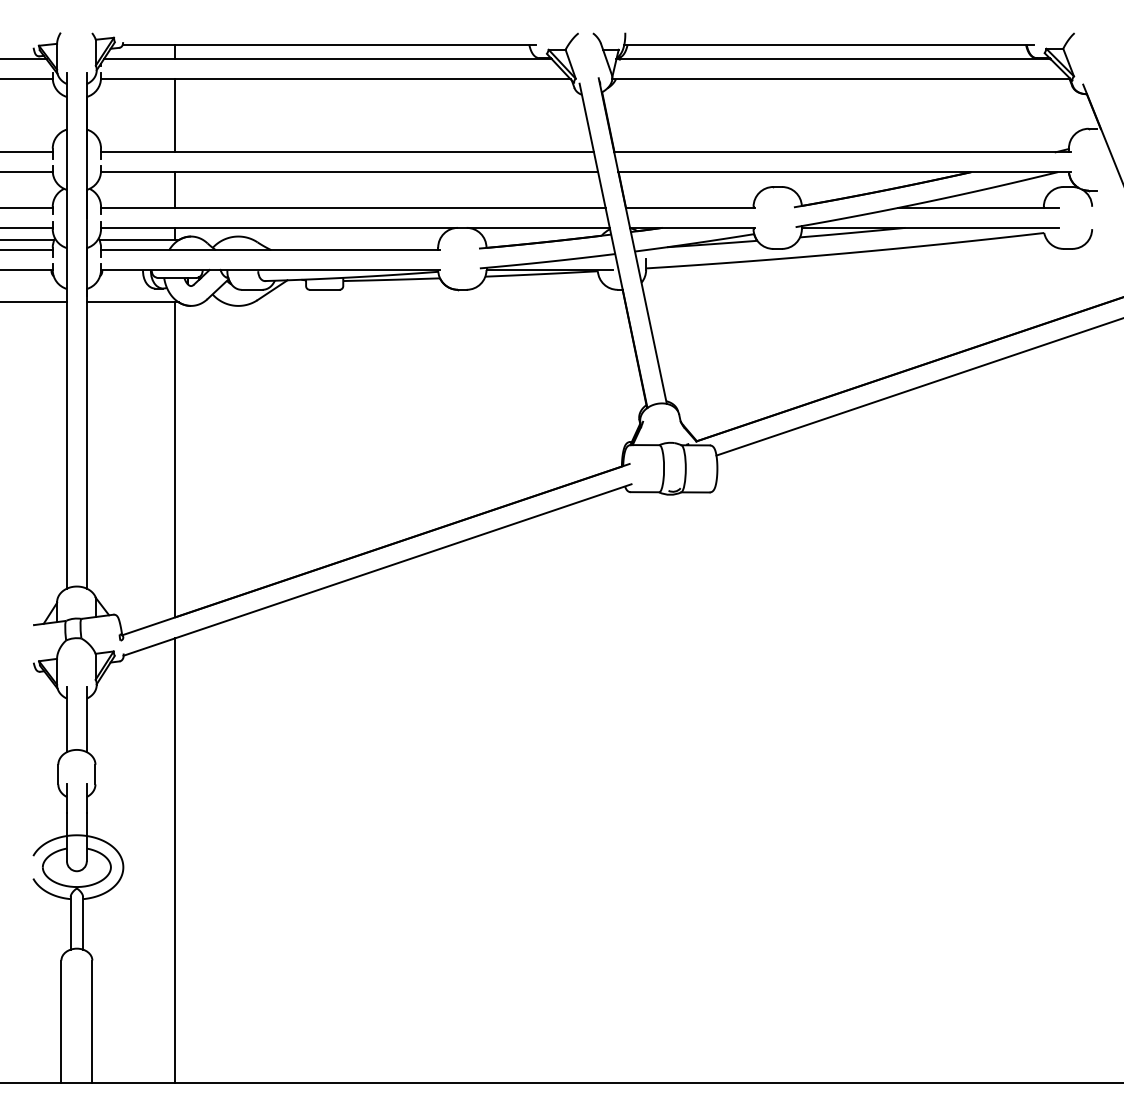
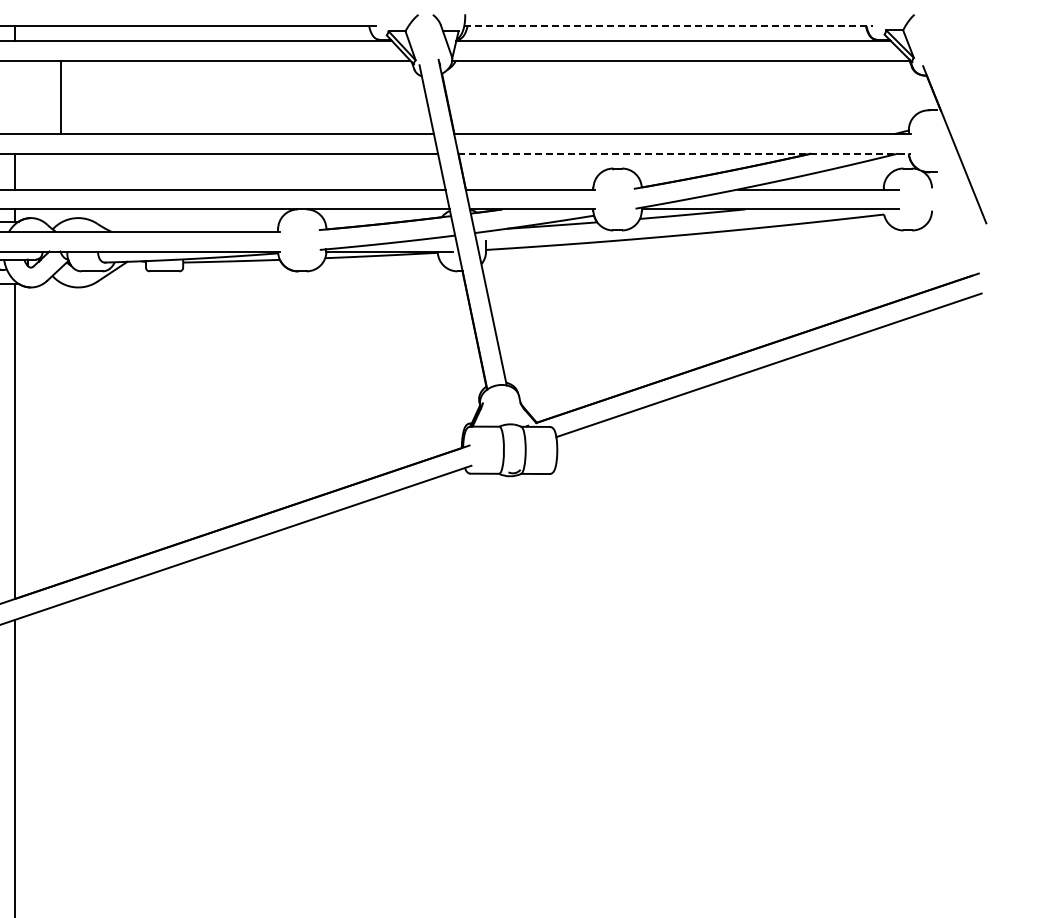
line: (828, 44) -> (668, 26), solid -> dashed
line: (175, 115) -> (61, 97), moved
line: (845, 172) -> (685, 154), solid -> dashed

